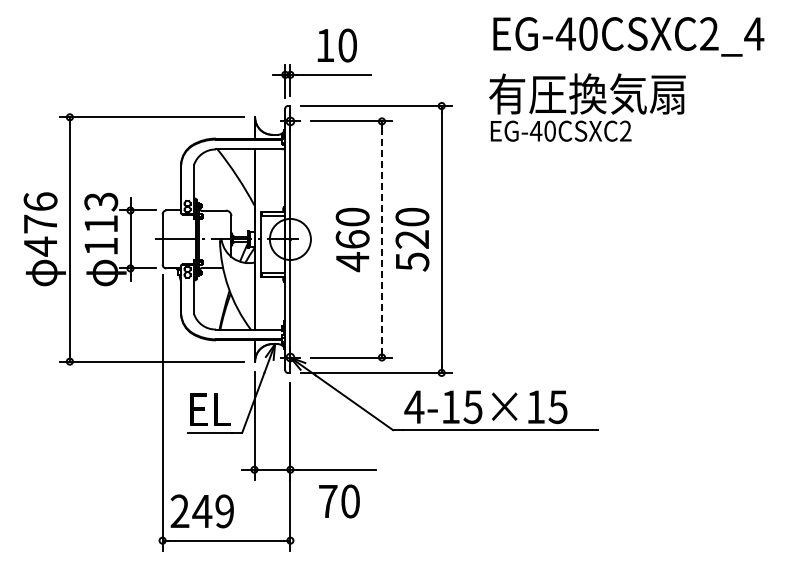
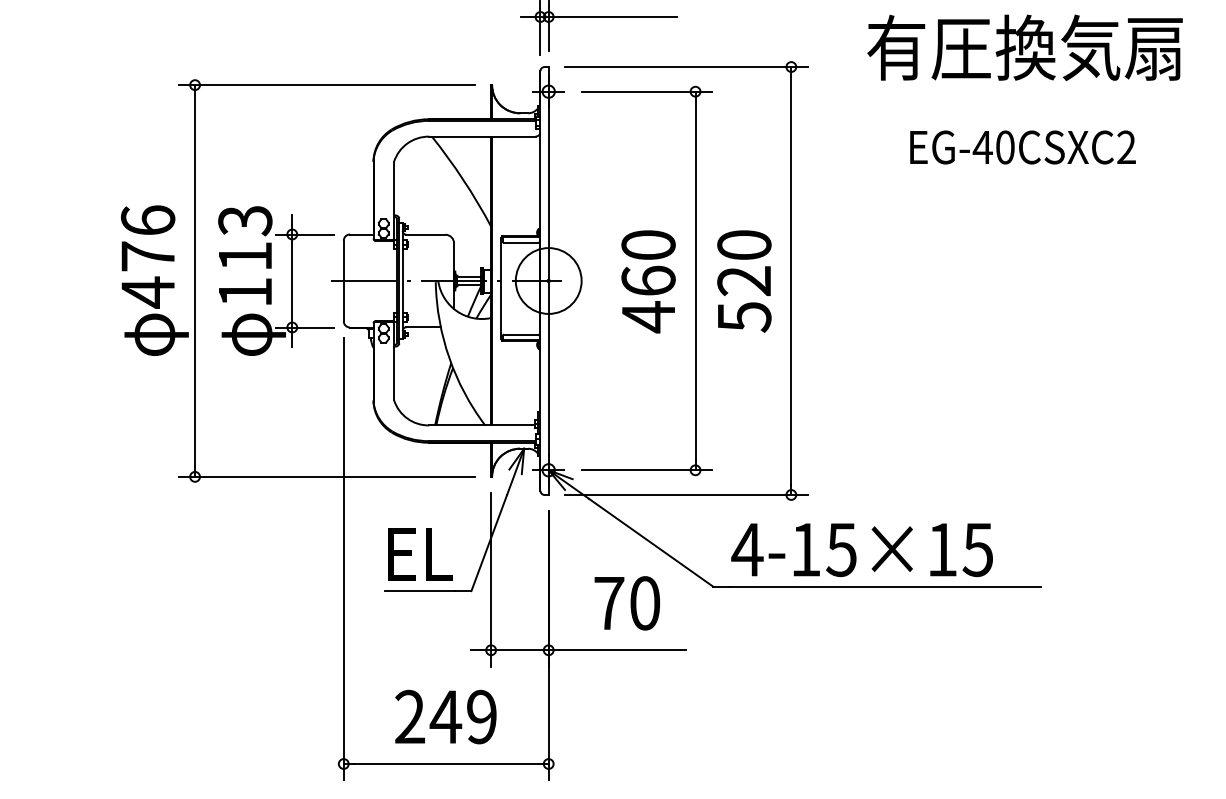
text: (560, 130) -> (1021, 146), moved
line: (381, 239) -> (694, 281), dashed -> solid
text: (339, 501) -> (627, 603), moved
text: (201, 511) -> (444, 717), moved

